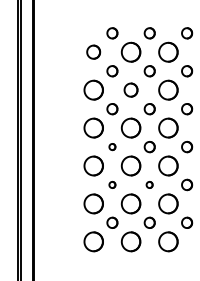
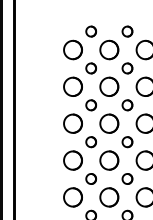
part: (93, 51) -> (72, 49), size x1.43
part: (130, 89) -> (108, 86), size x1.43
part: (112, 146) -> (91, 141), size x1.67
part: (112, 184) -> (91, 178), size x1.67
part: (149, 184) -> (127, 178), size x1.67

